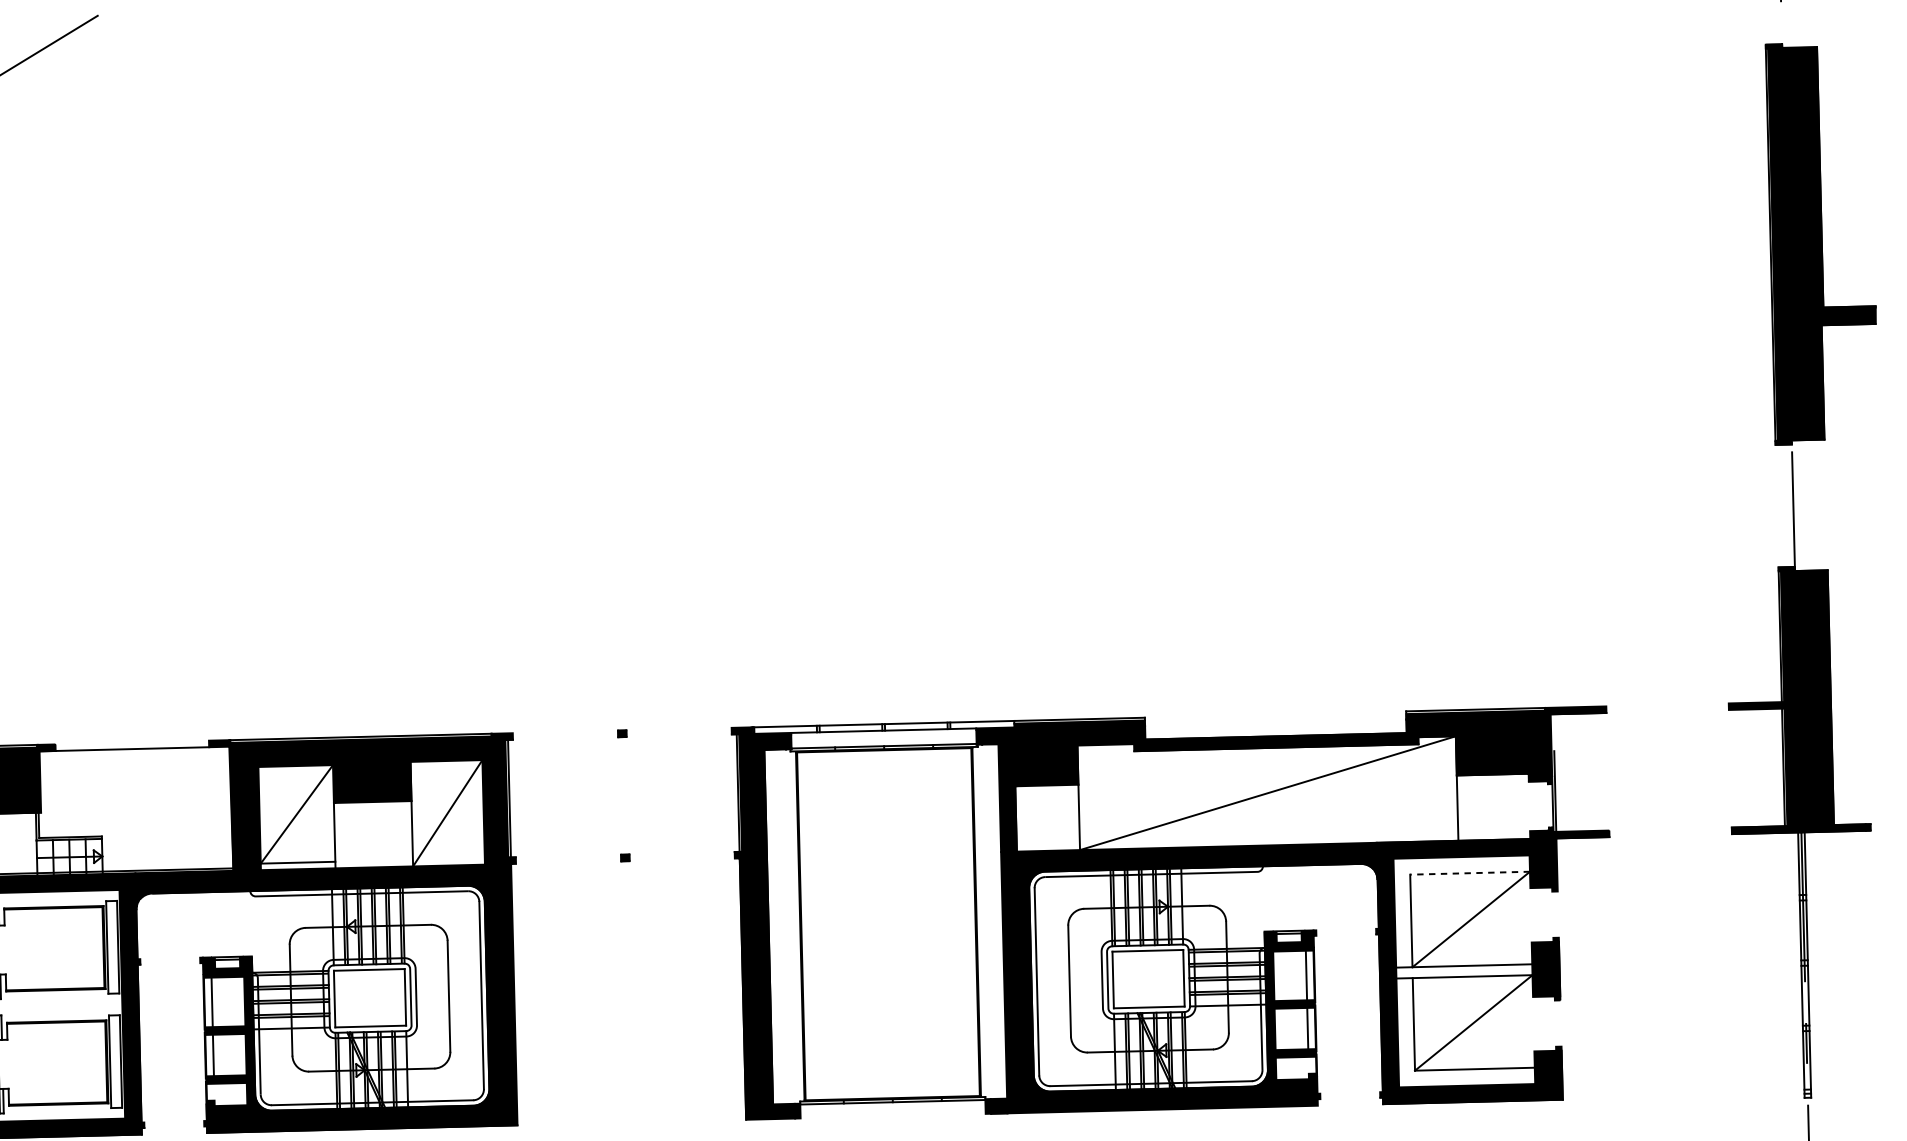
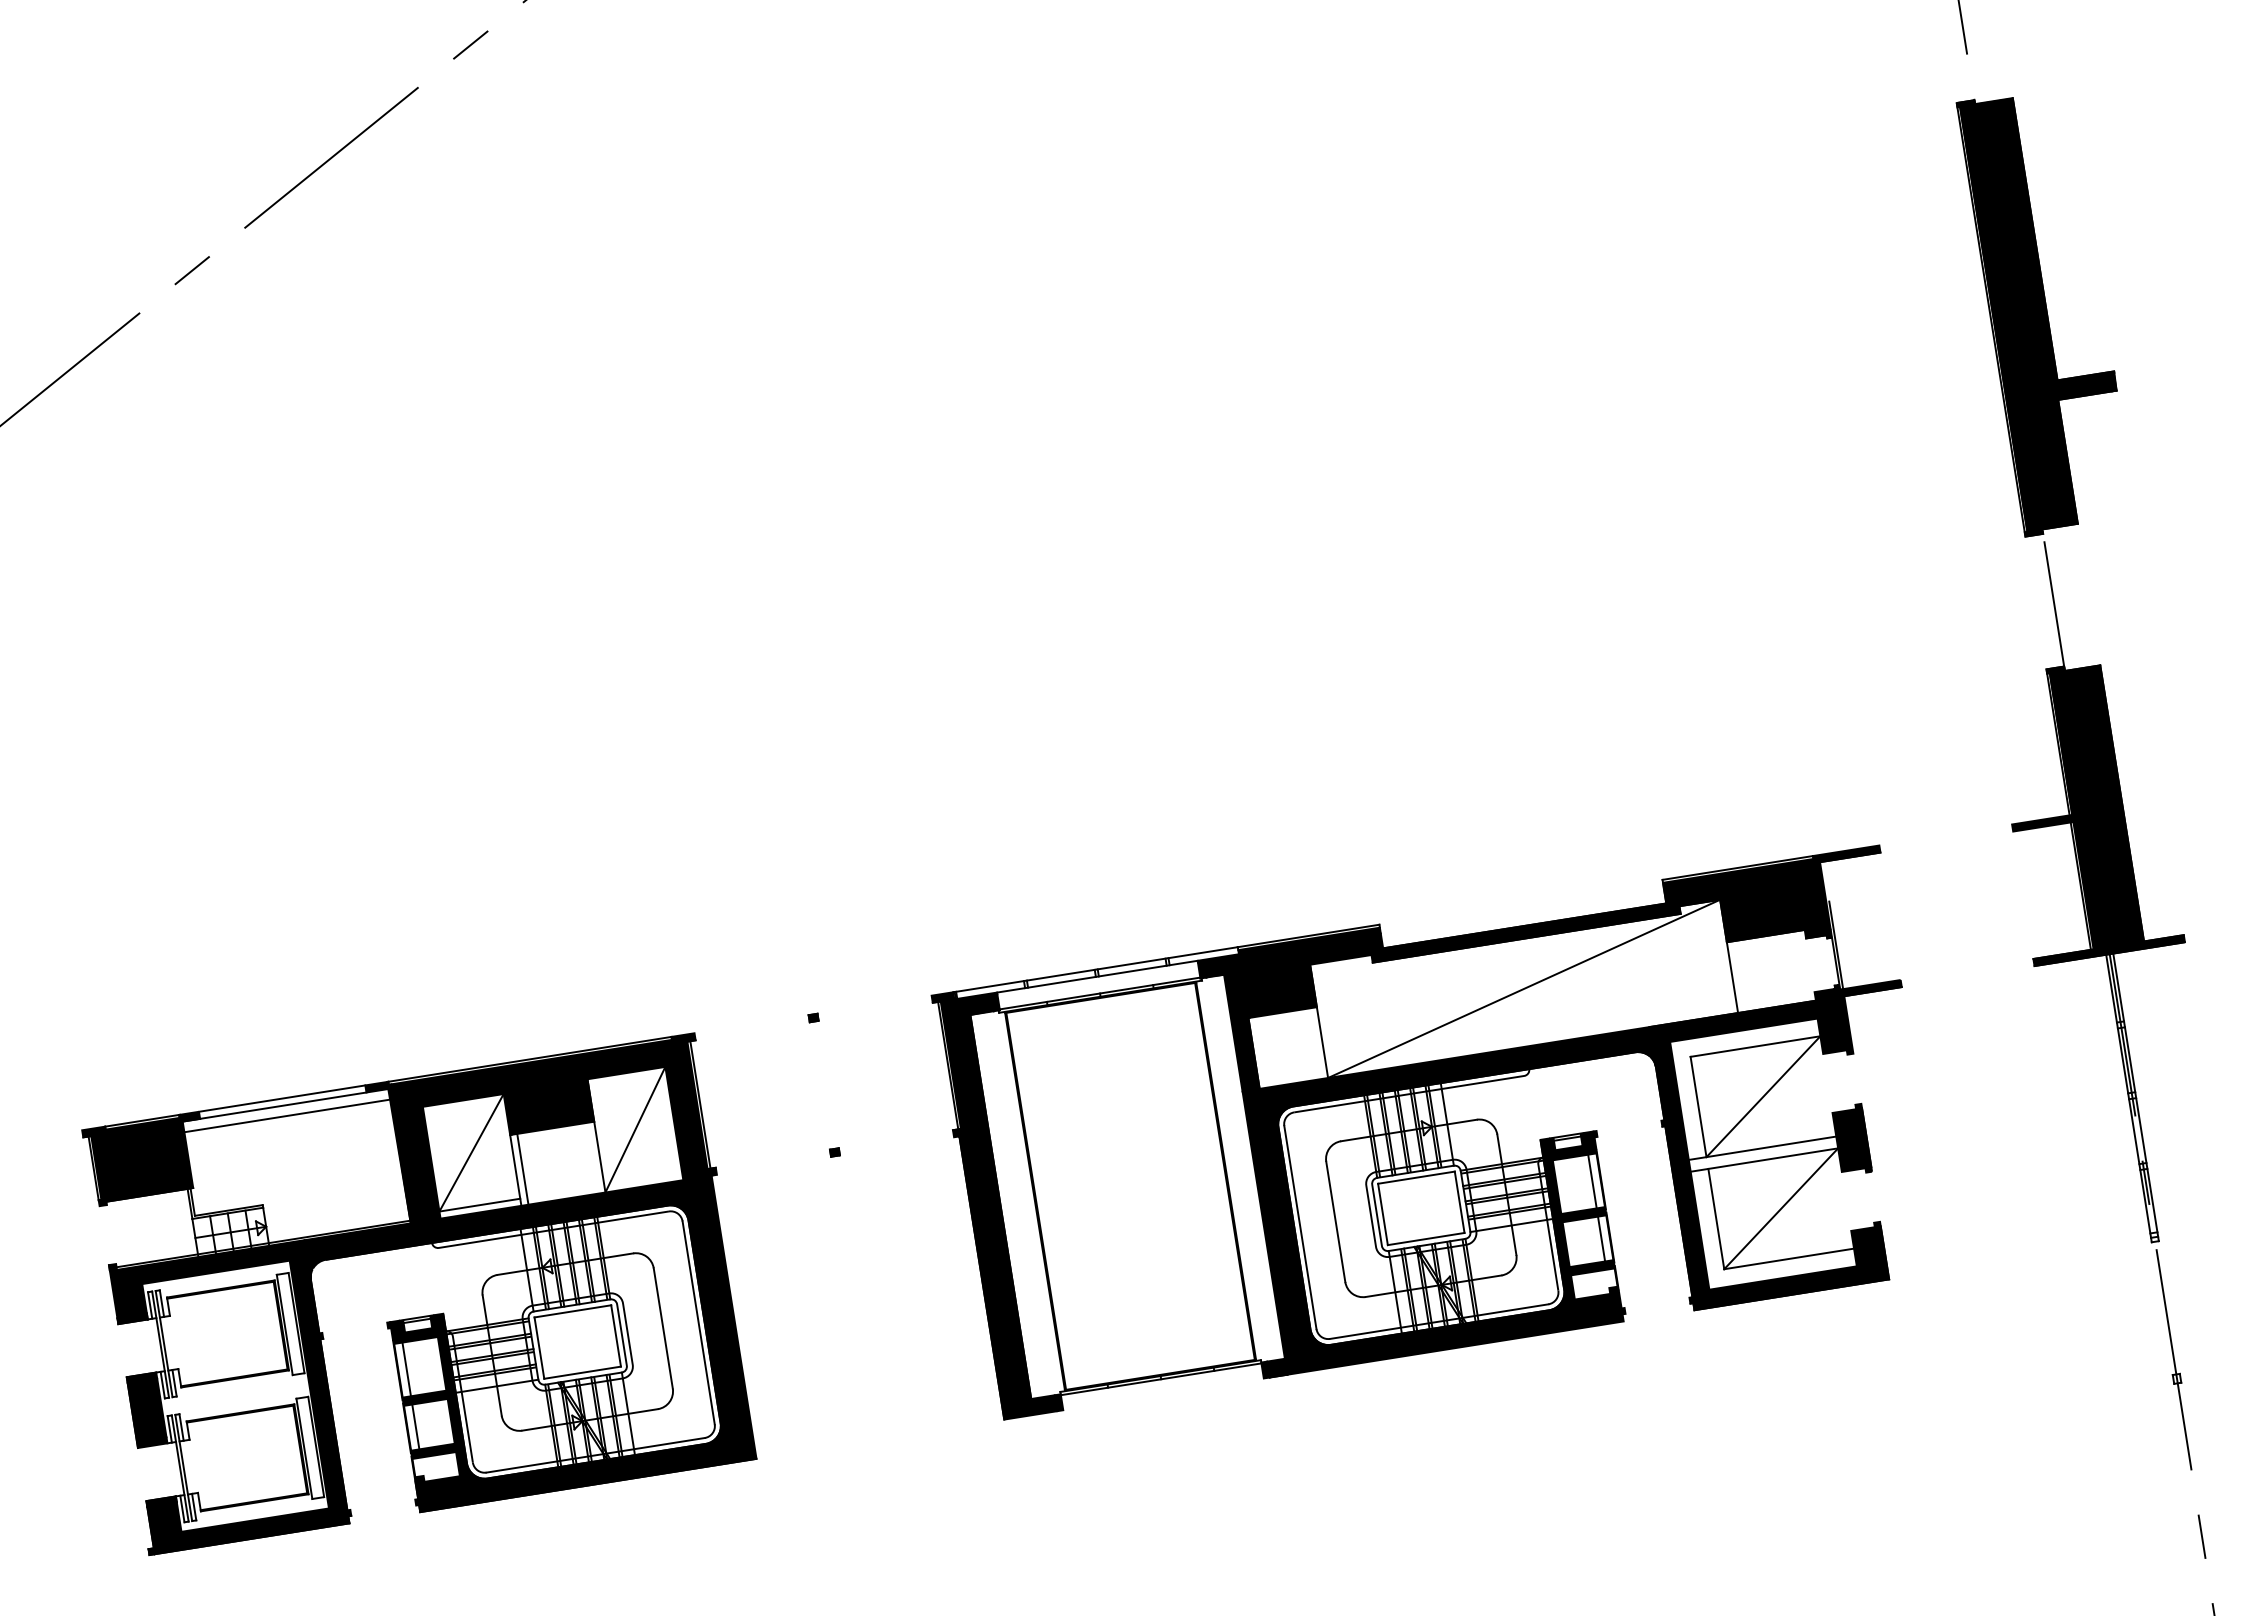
line: (131, 742) -> (281, 1098), added
line: (135, 758) -> (287, 1115), added
line: (341, 834) -> (522, 1168), added
line: (1470, 873) -> (1755, 1046), dashed -> solid

